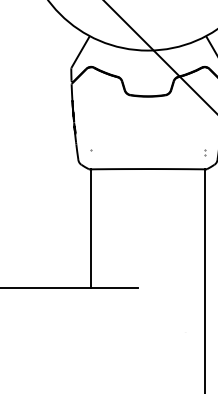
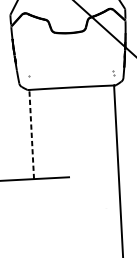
line: (91, 228) -> (31, 134), solid -> dashed

